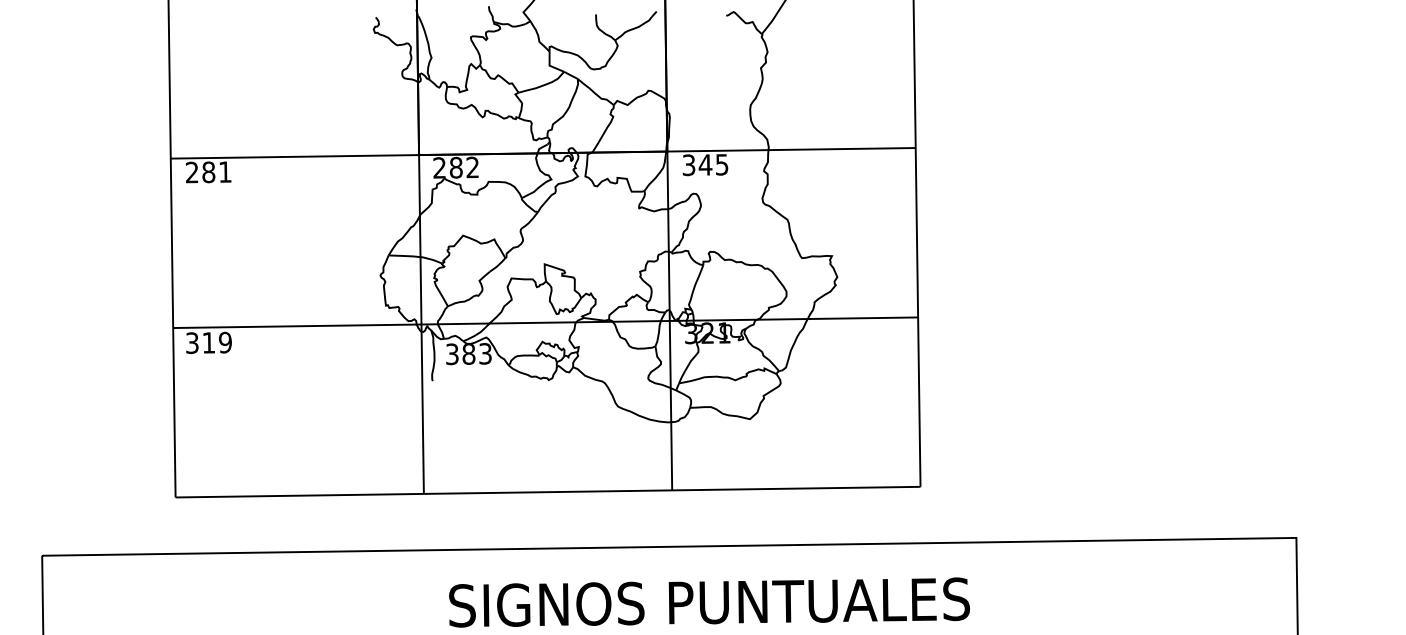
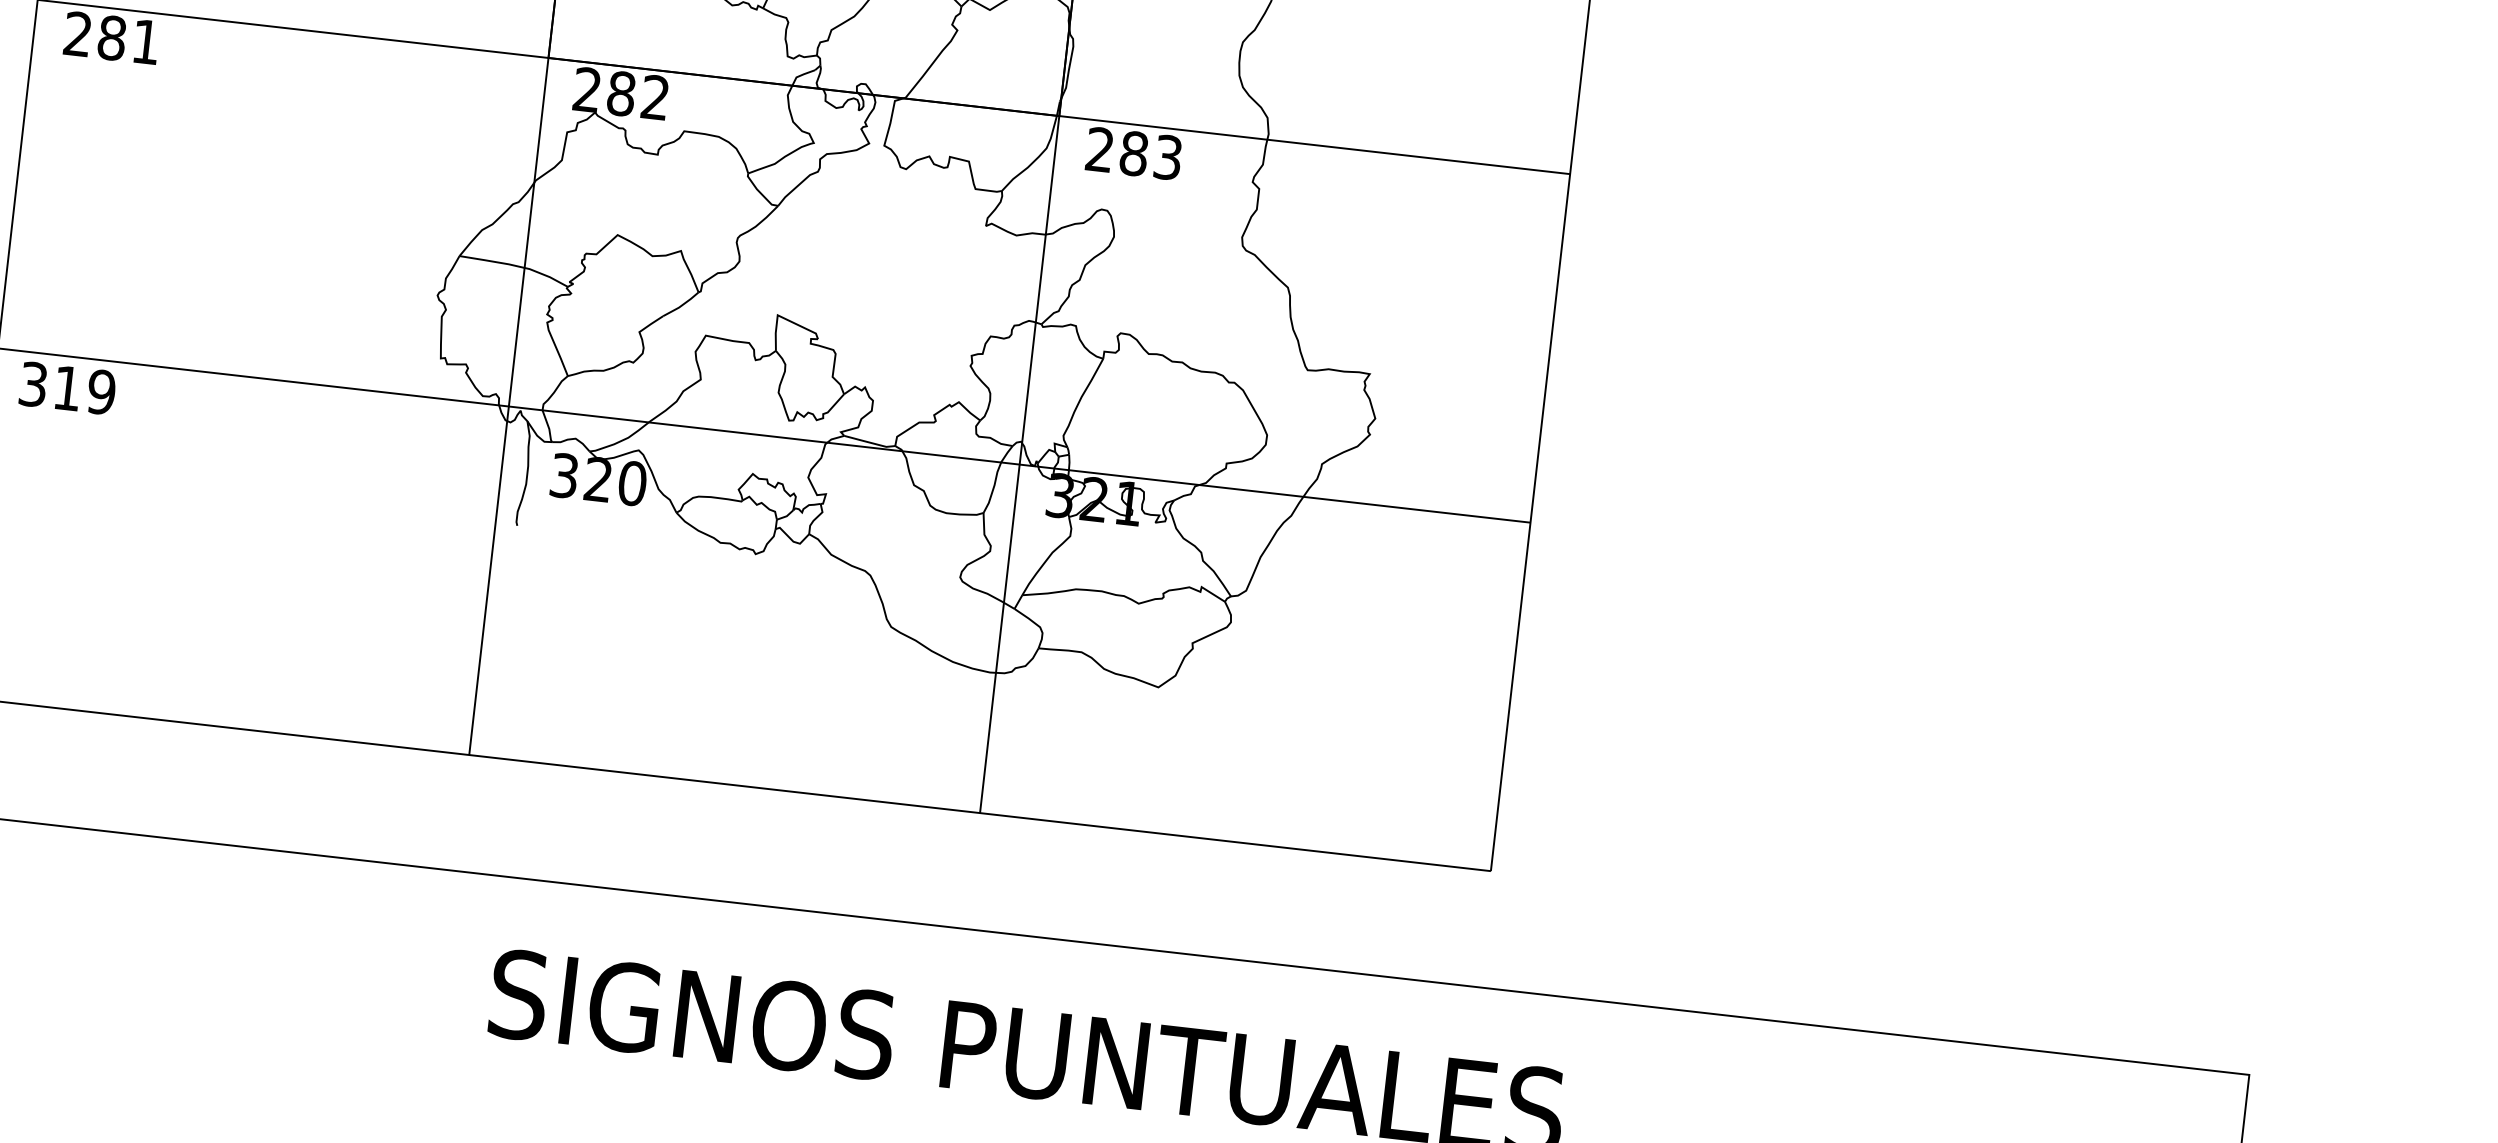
text: (705, 164) -> (1134, 152), 345 -> 283
text: (476, 353) -> (614, 480), 383 -> 320

